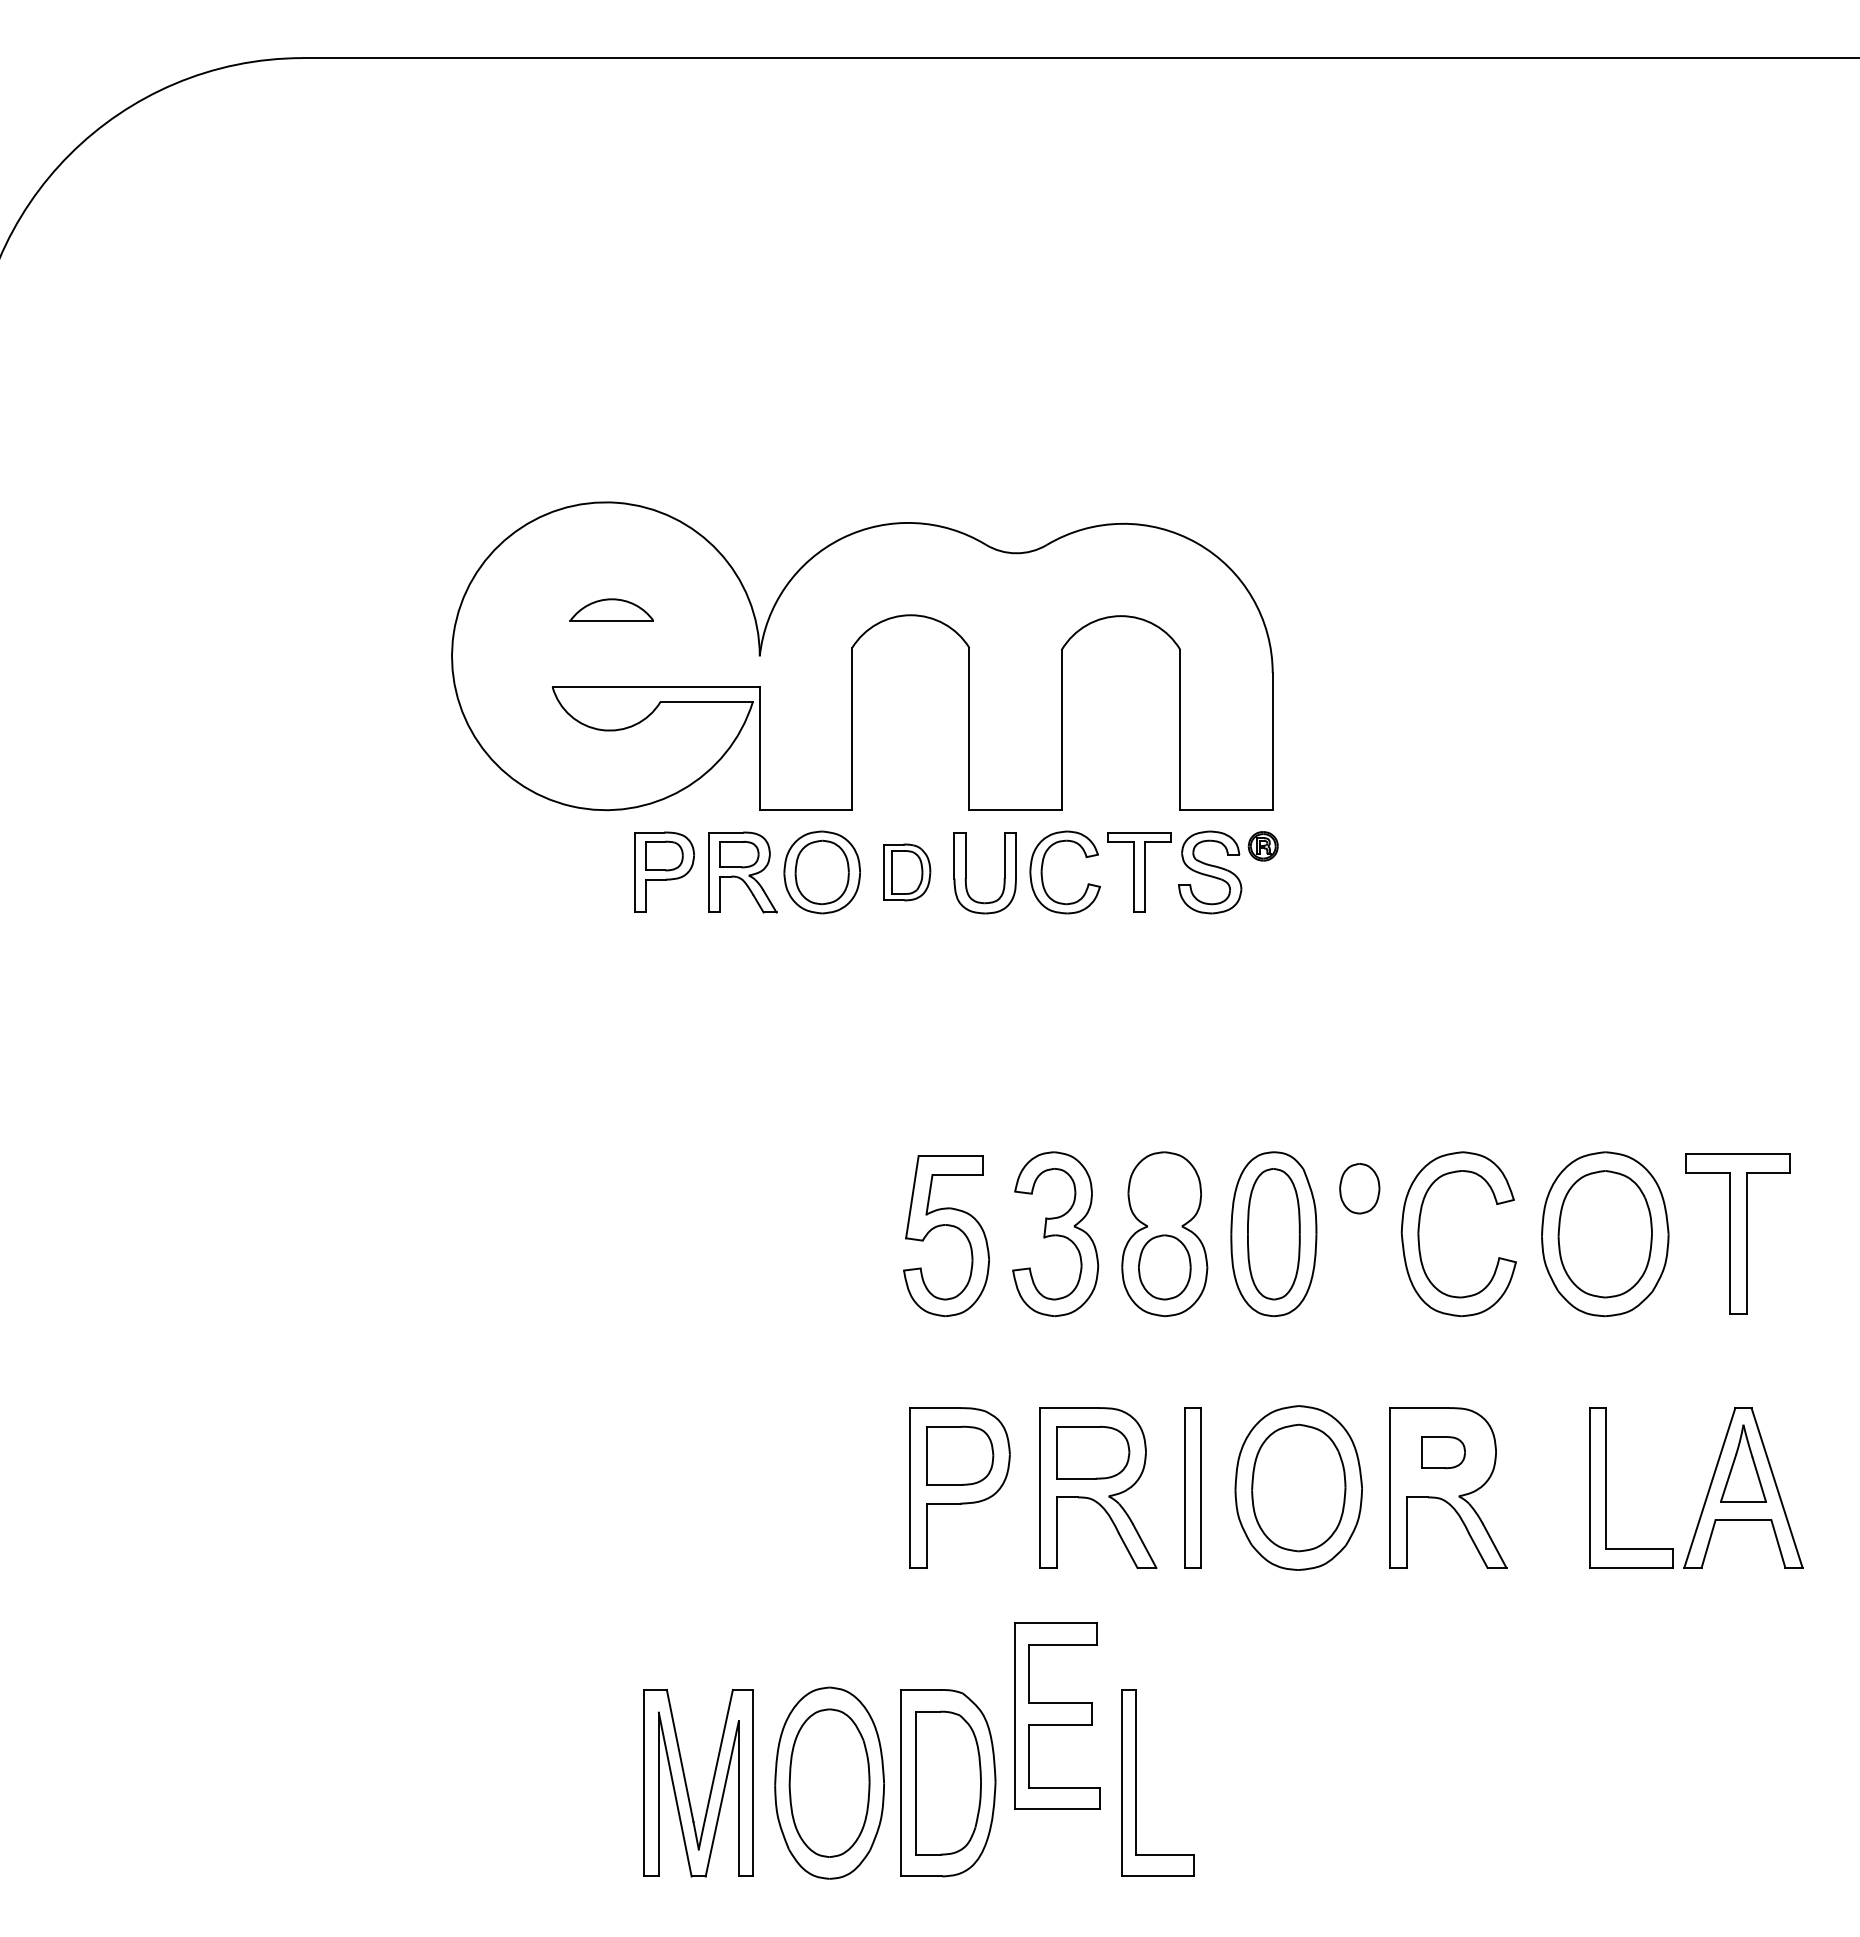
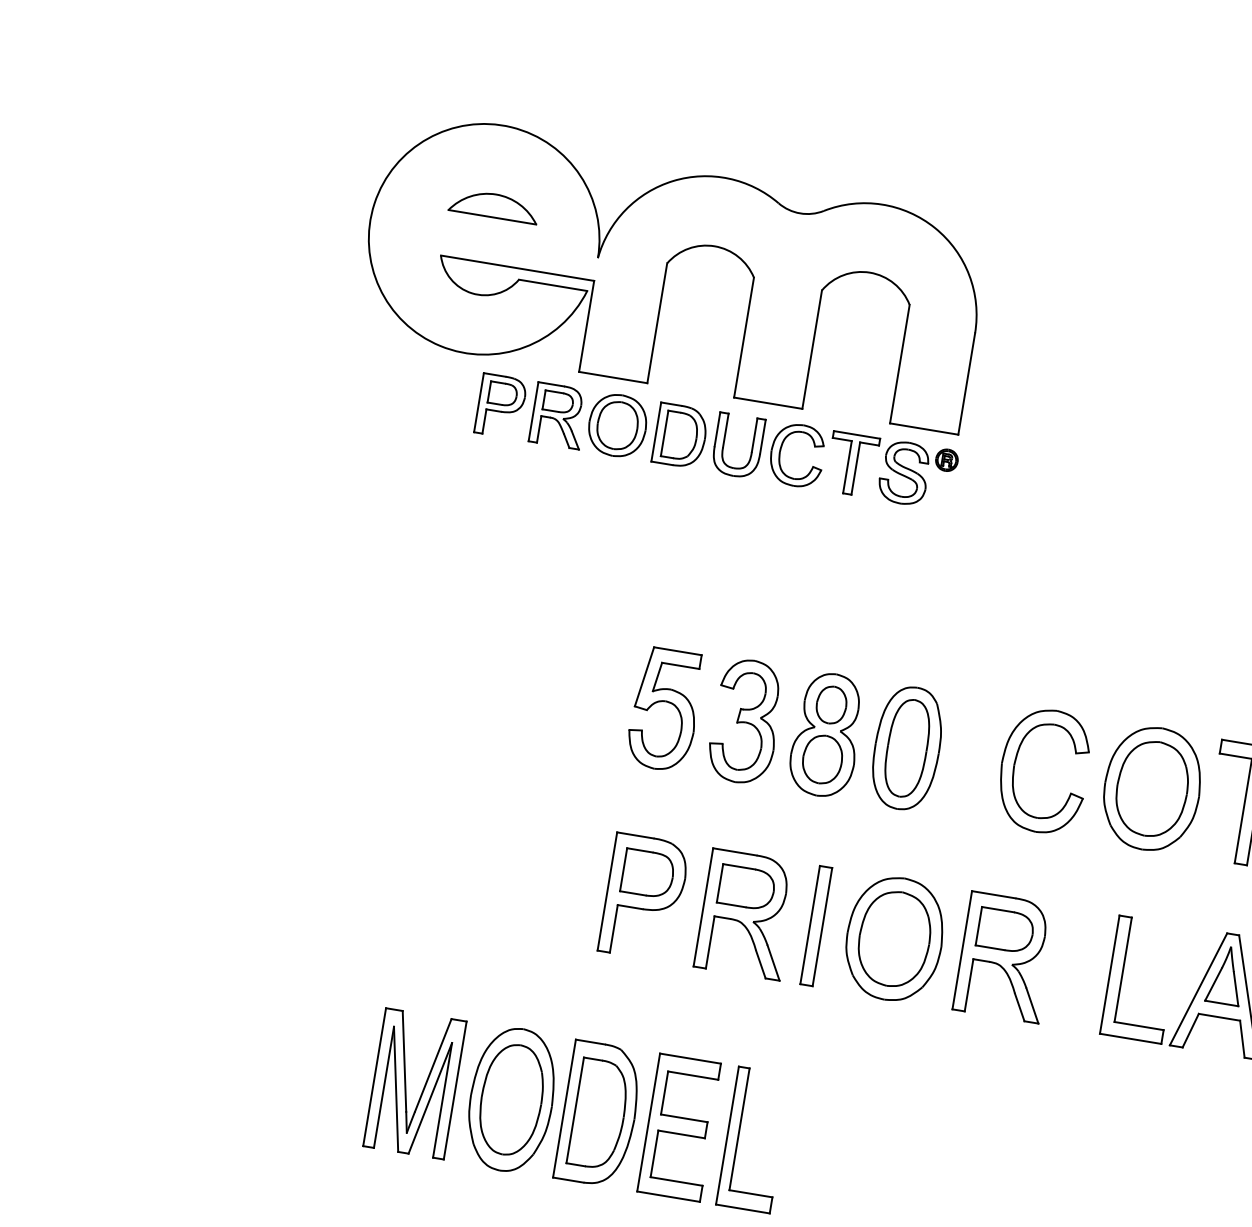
part: (611, 609) -> (494, 205), size x1.43
part: (907, 872) -> (680, 436), size x1.43
part: (1359, 1188) -> (831, 704), moved
part: (1443, 1452) -> (1005, 930), size x1.67
part: (1057, 1715) -> (680, 1127), moved

